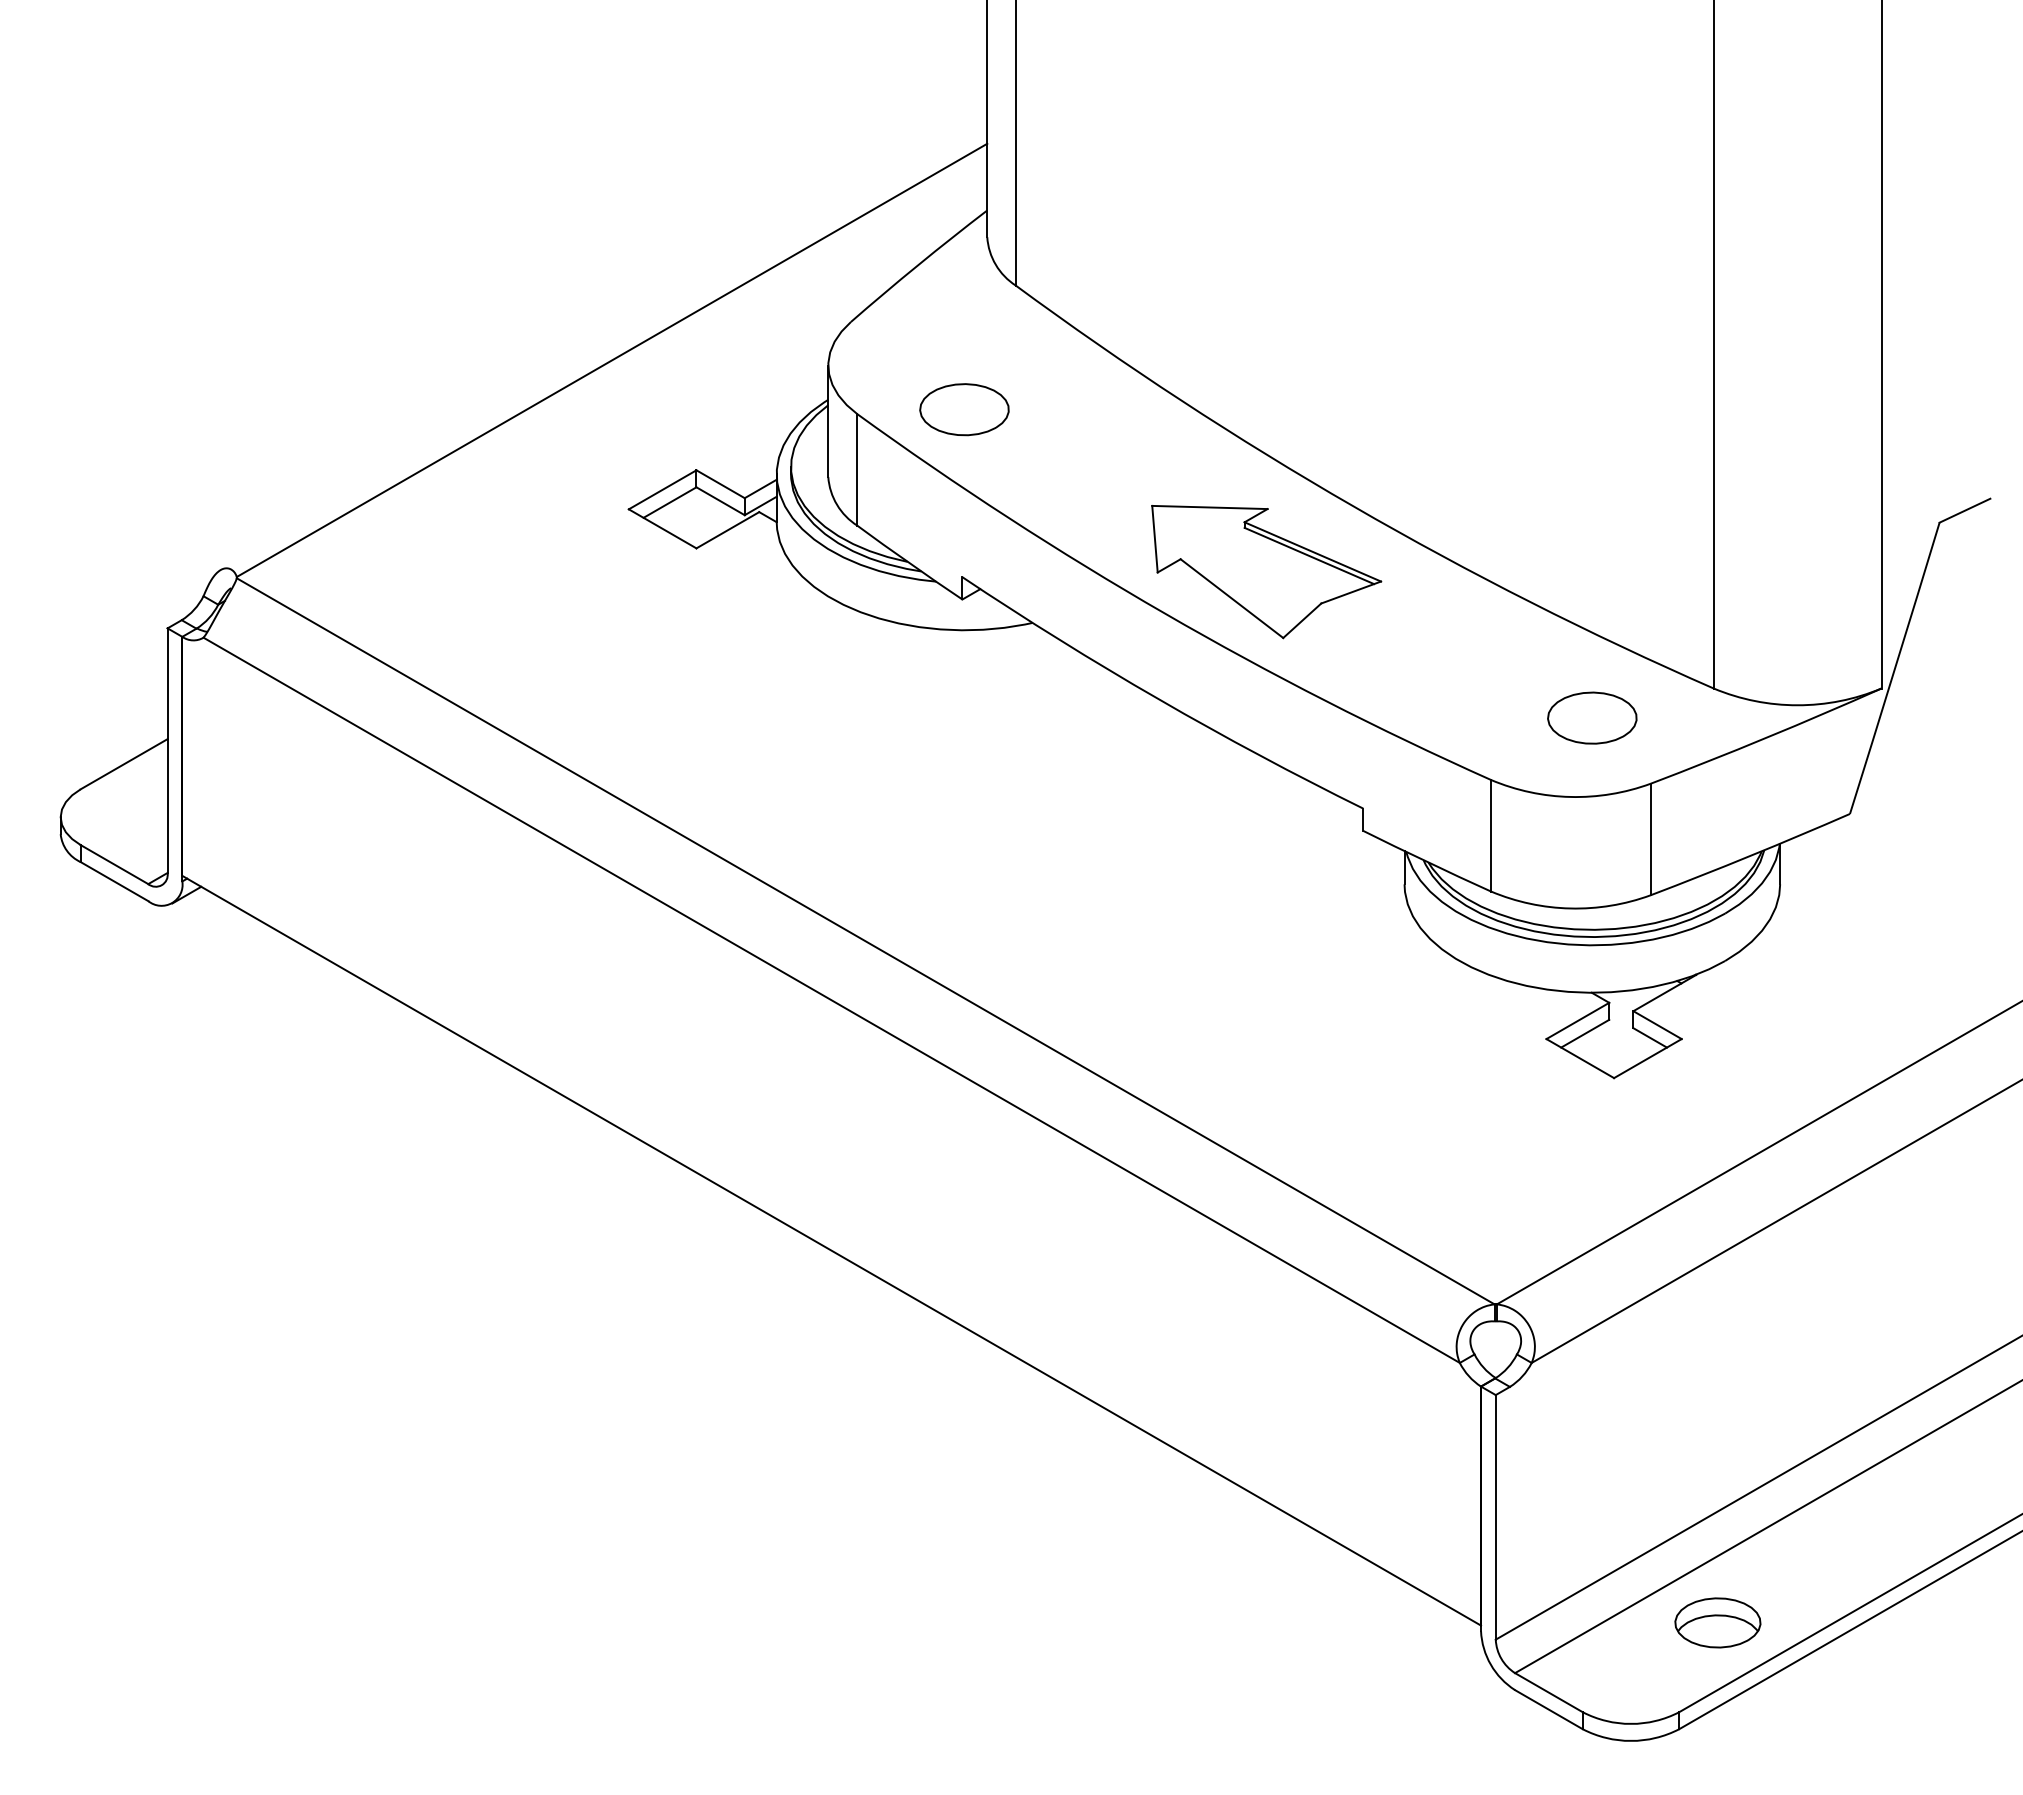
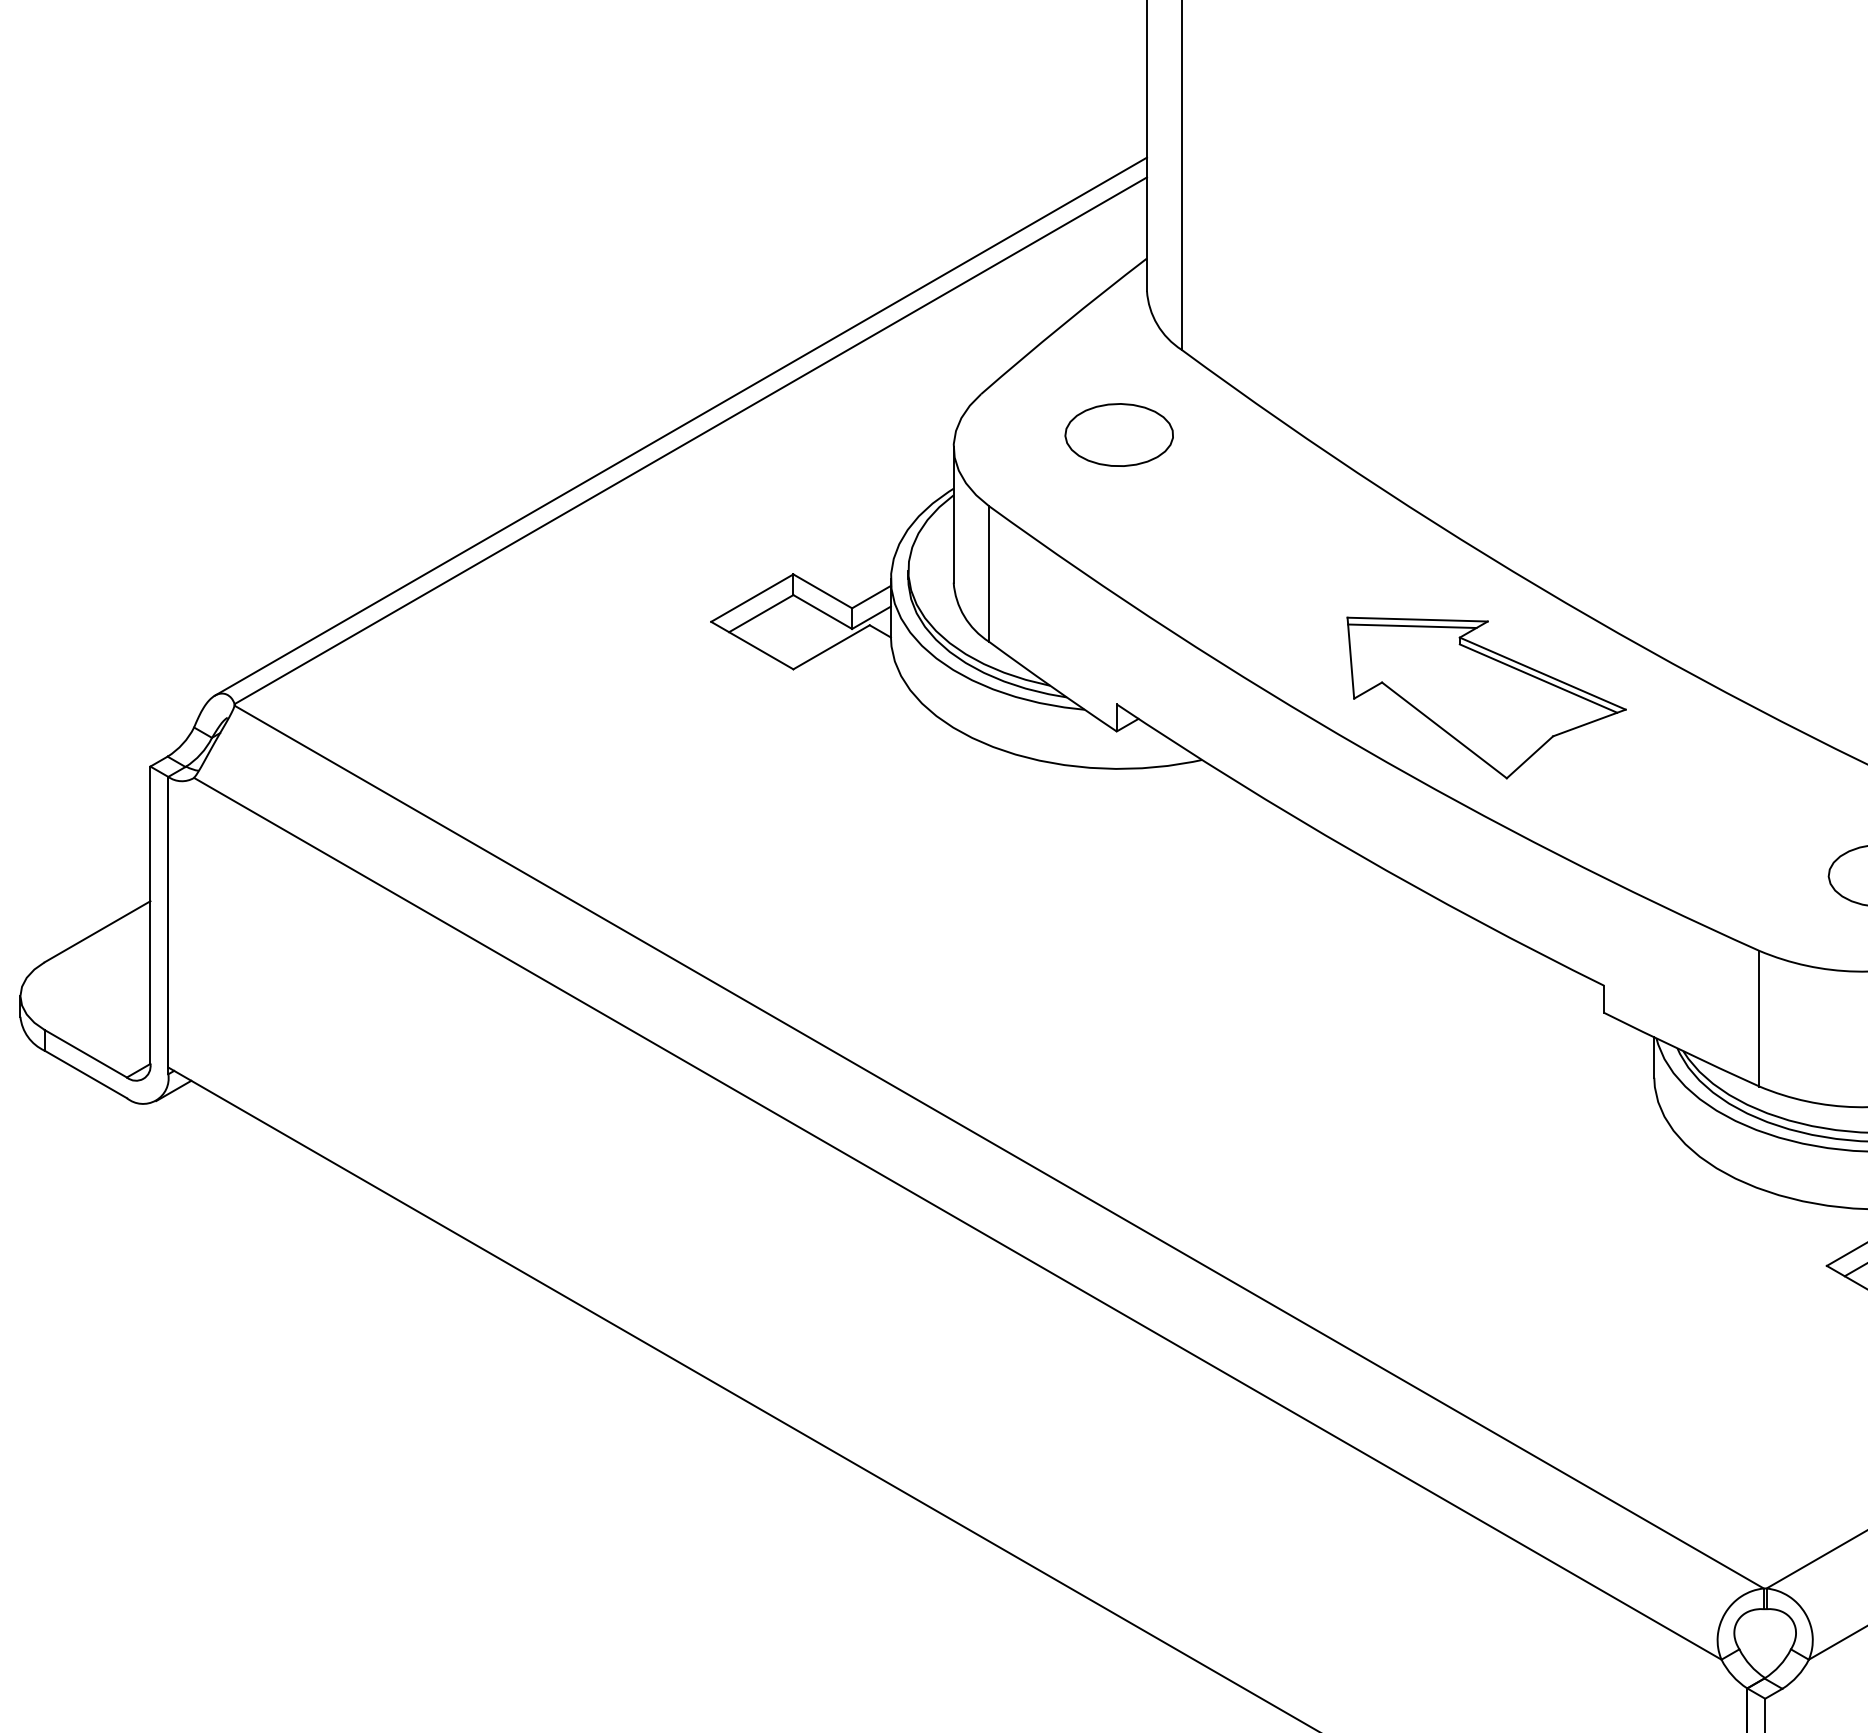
line: (603, 348) -> (680, 426), added
part: (964, 409) -> (1119, 434), moved
line: (1205, 512) -> (1412, 625), added

